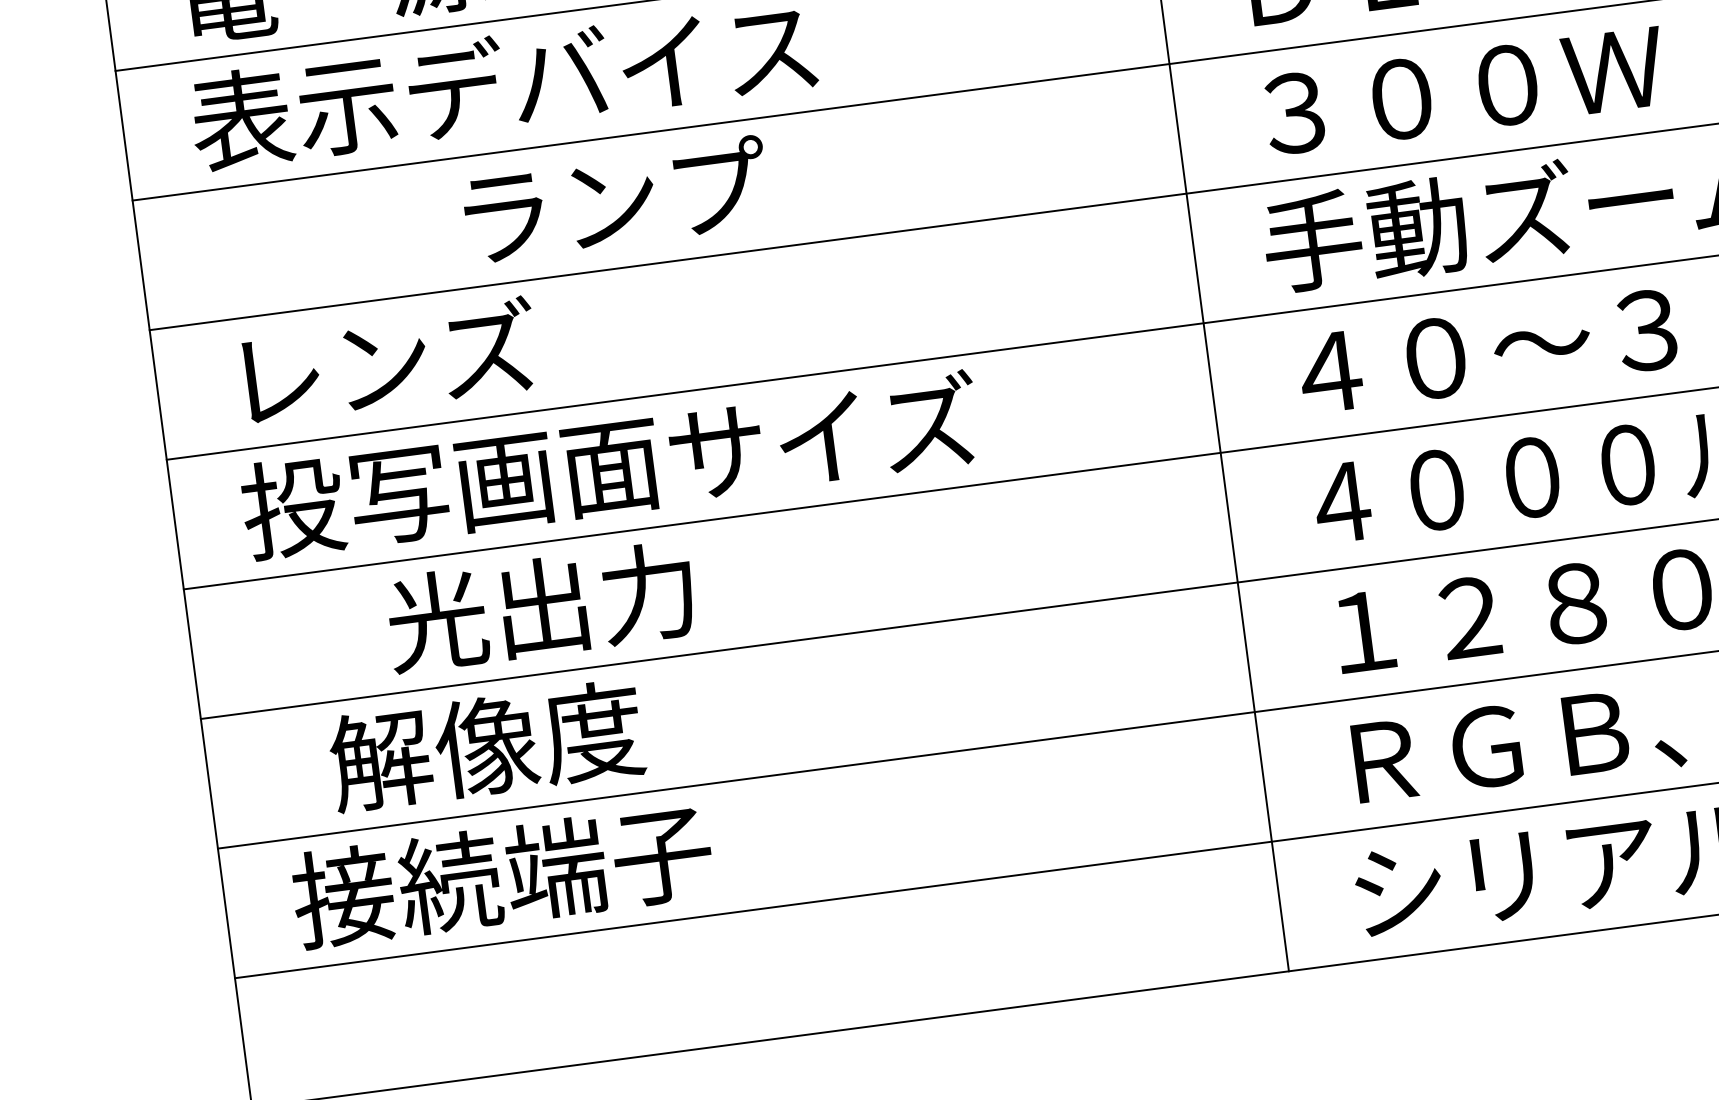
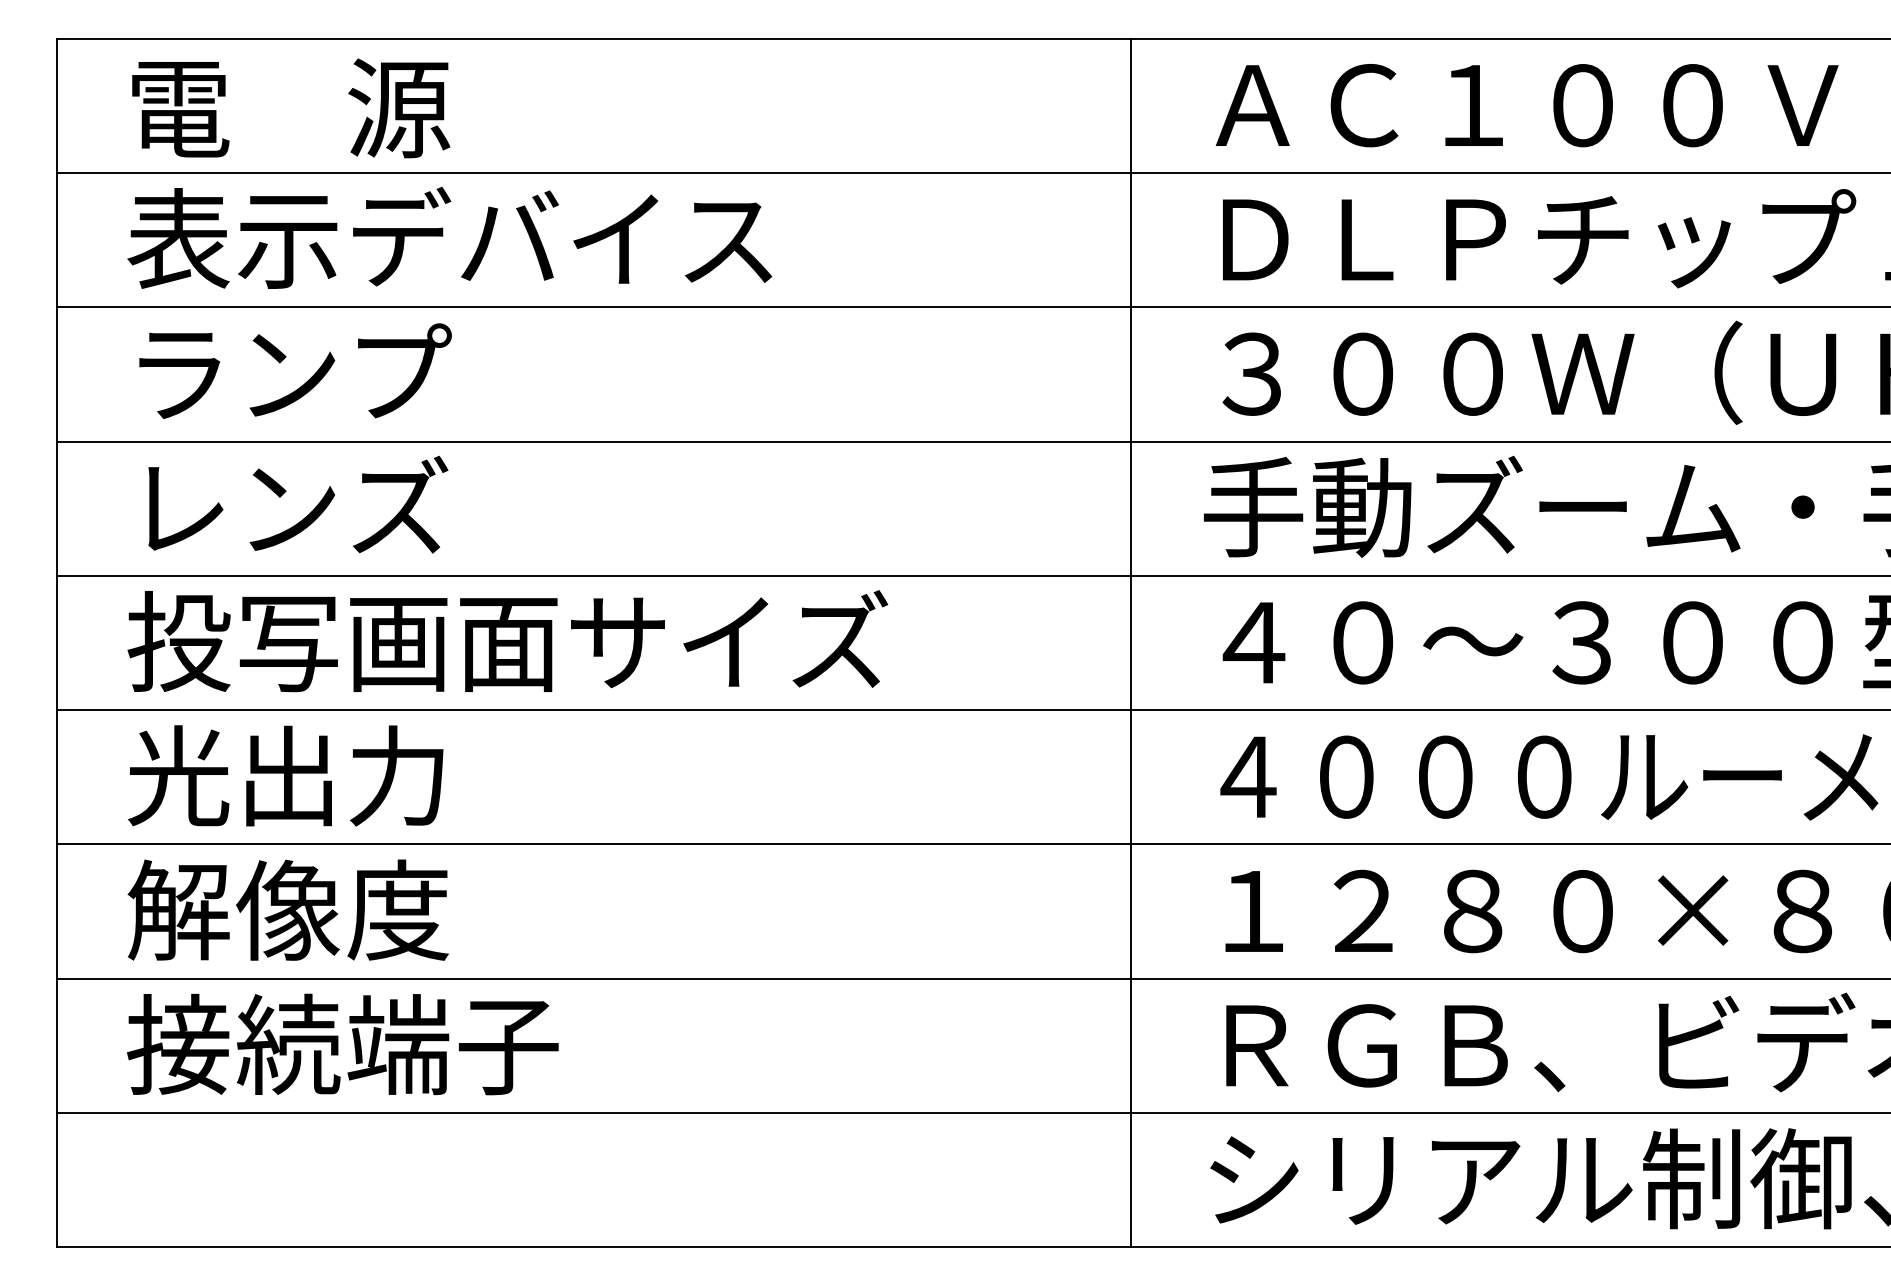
text: (616, 199) -> (295, 370), moved
text: (540, 606) -> (285, 775), moved
text: (485, 745) -> (287, 909), moved

